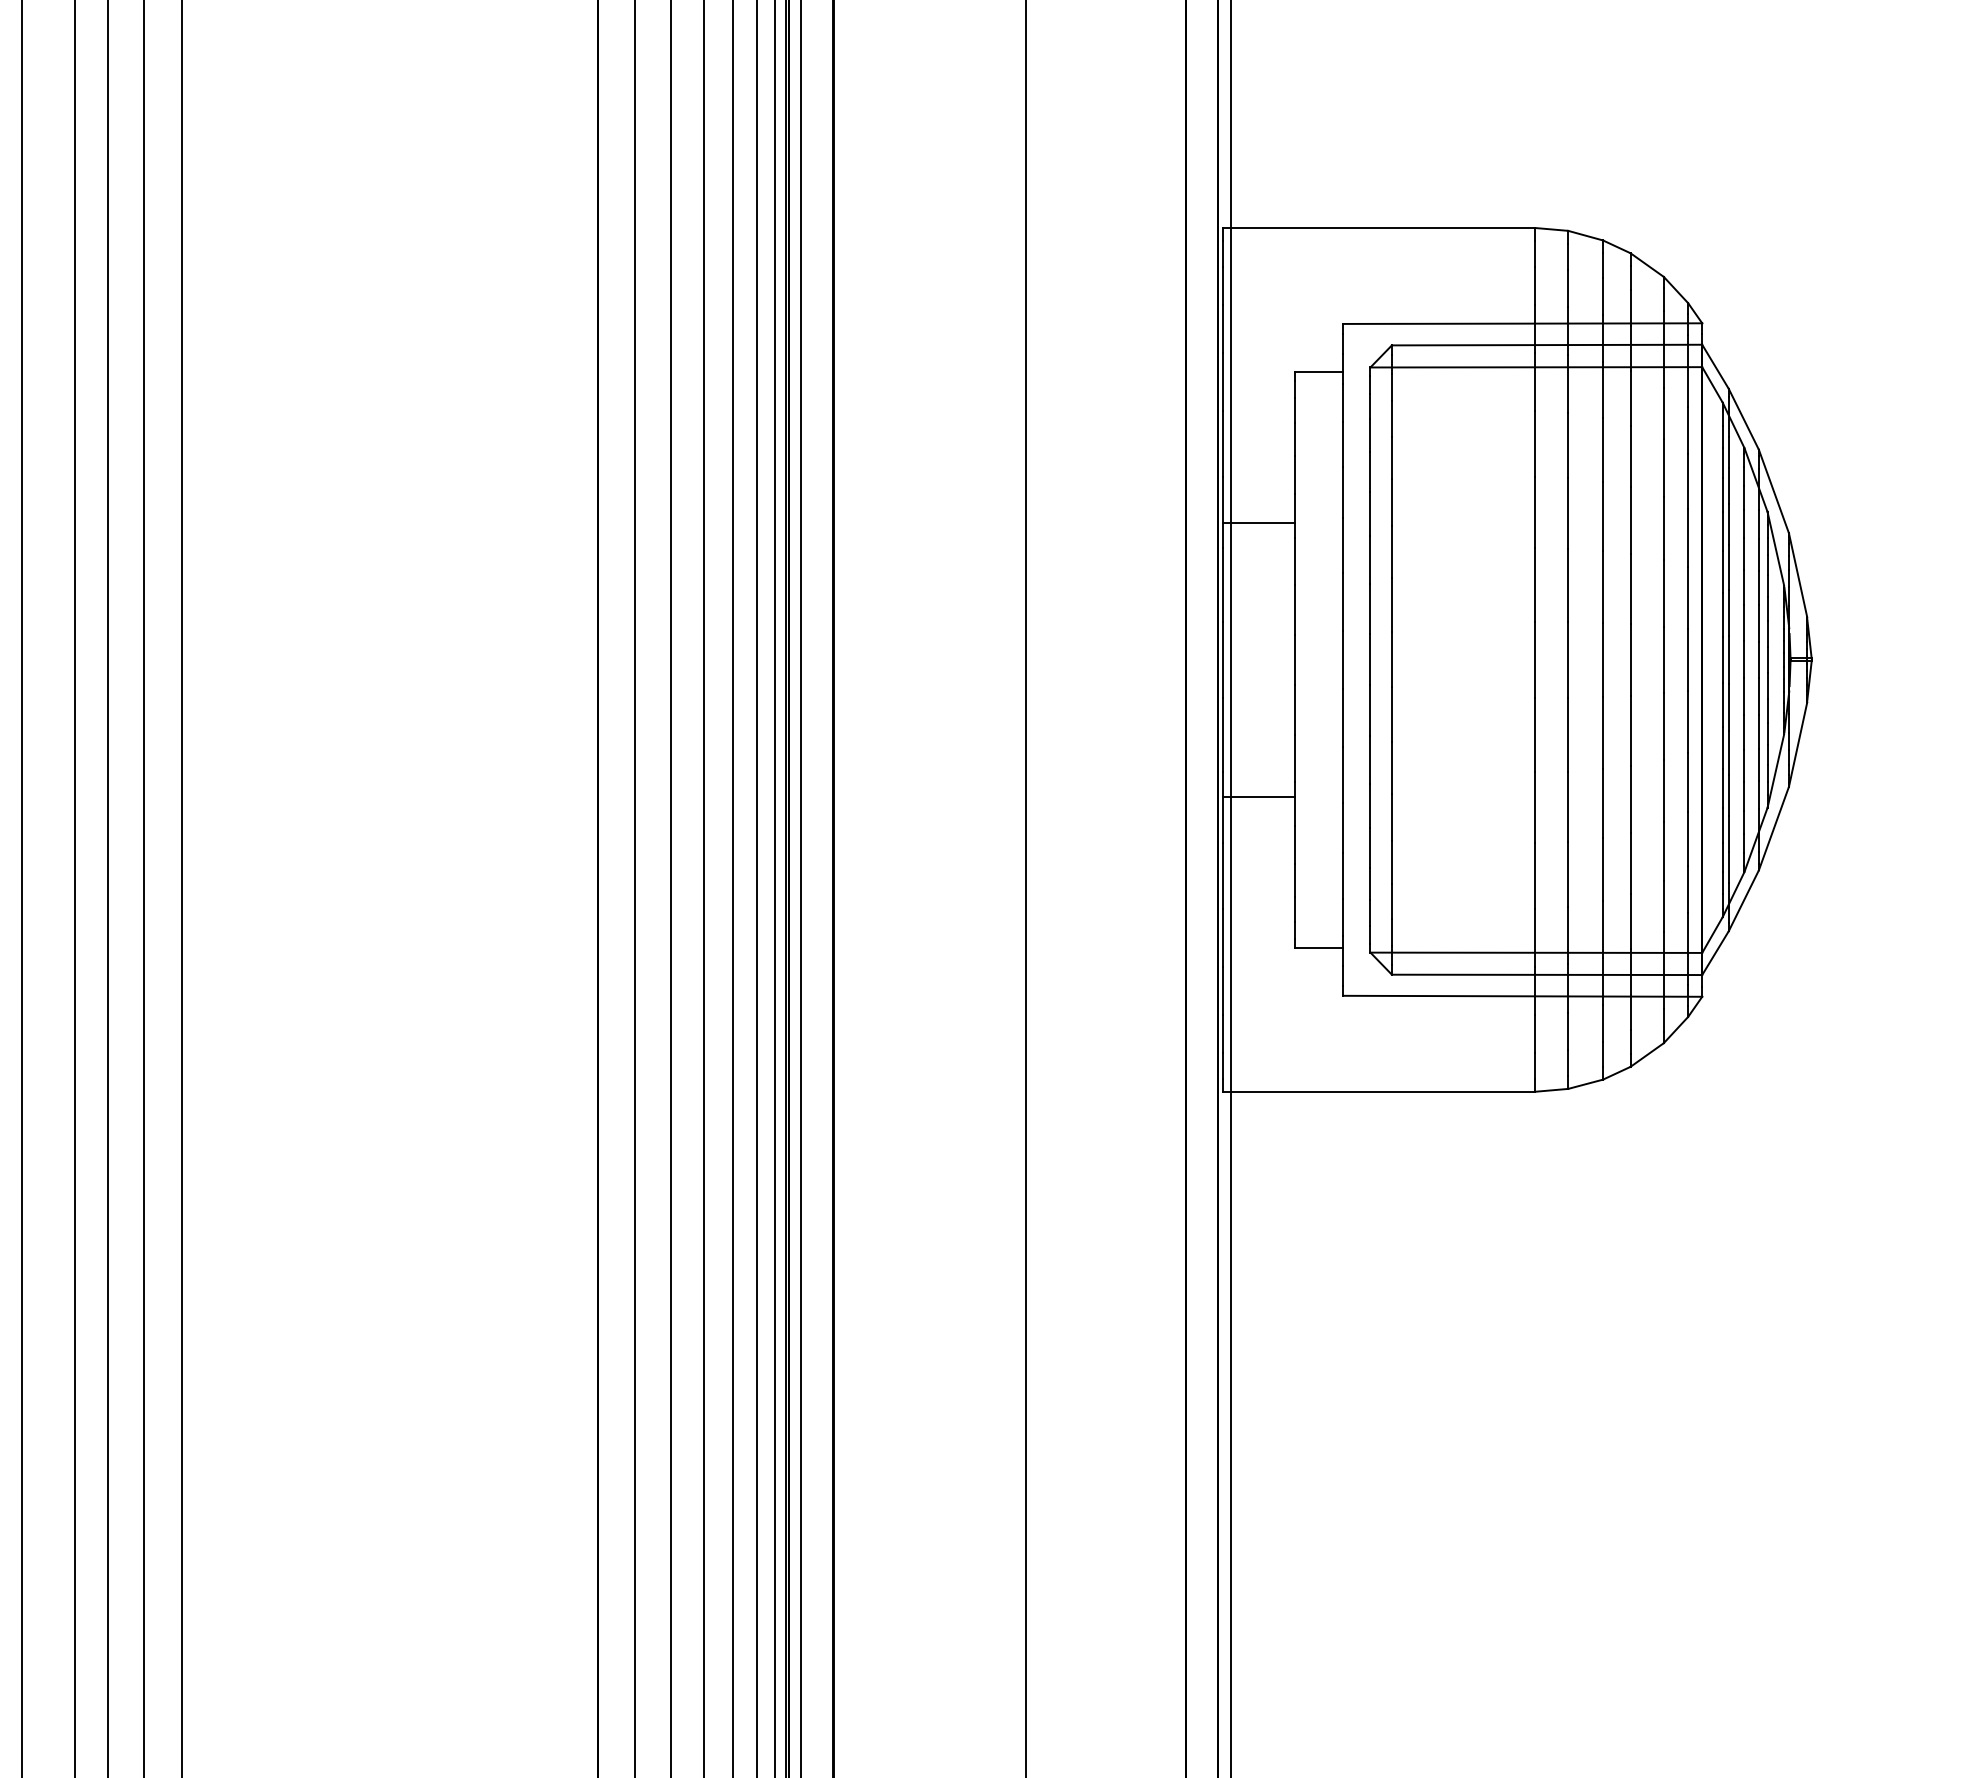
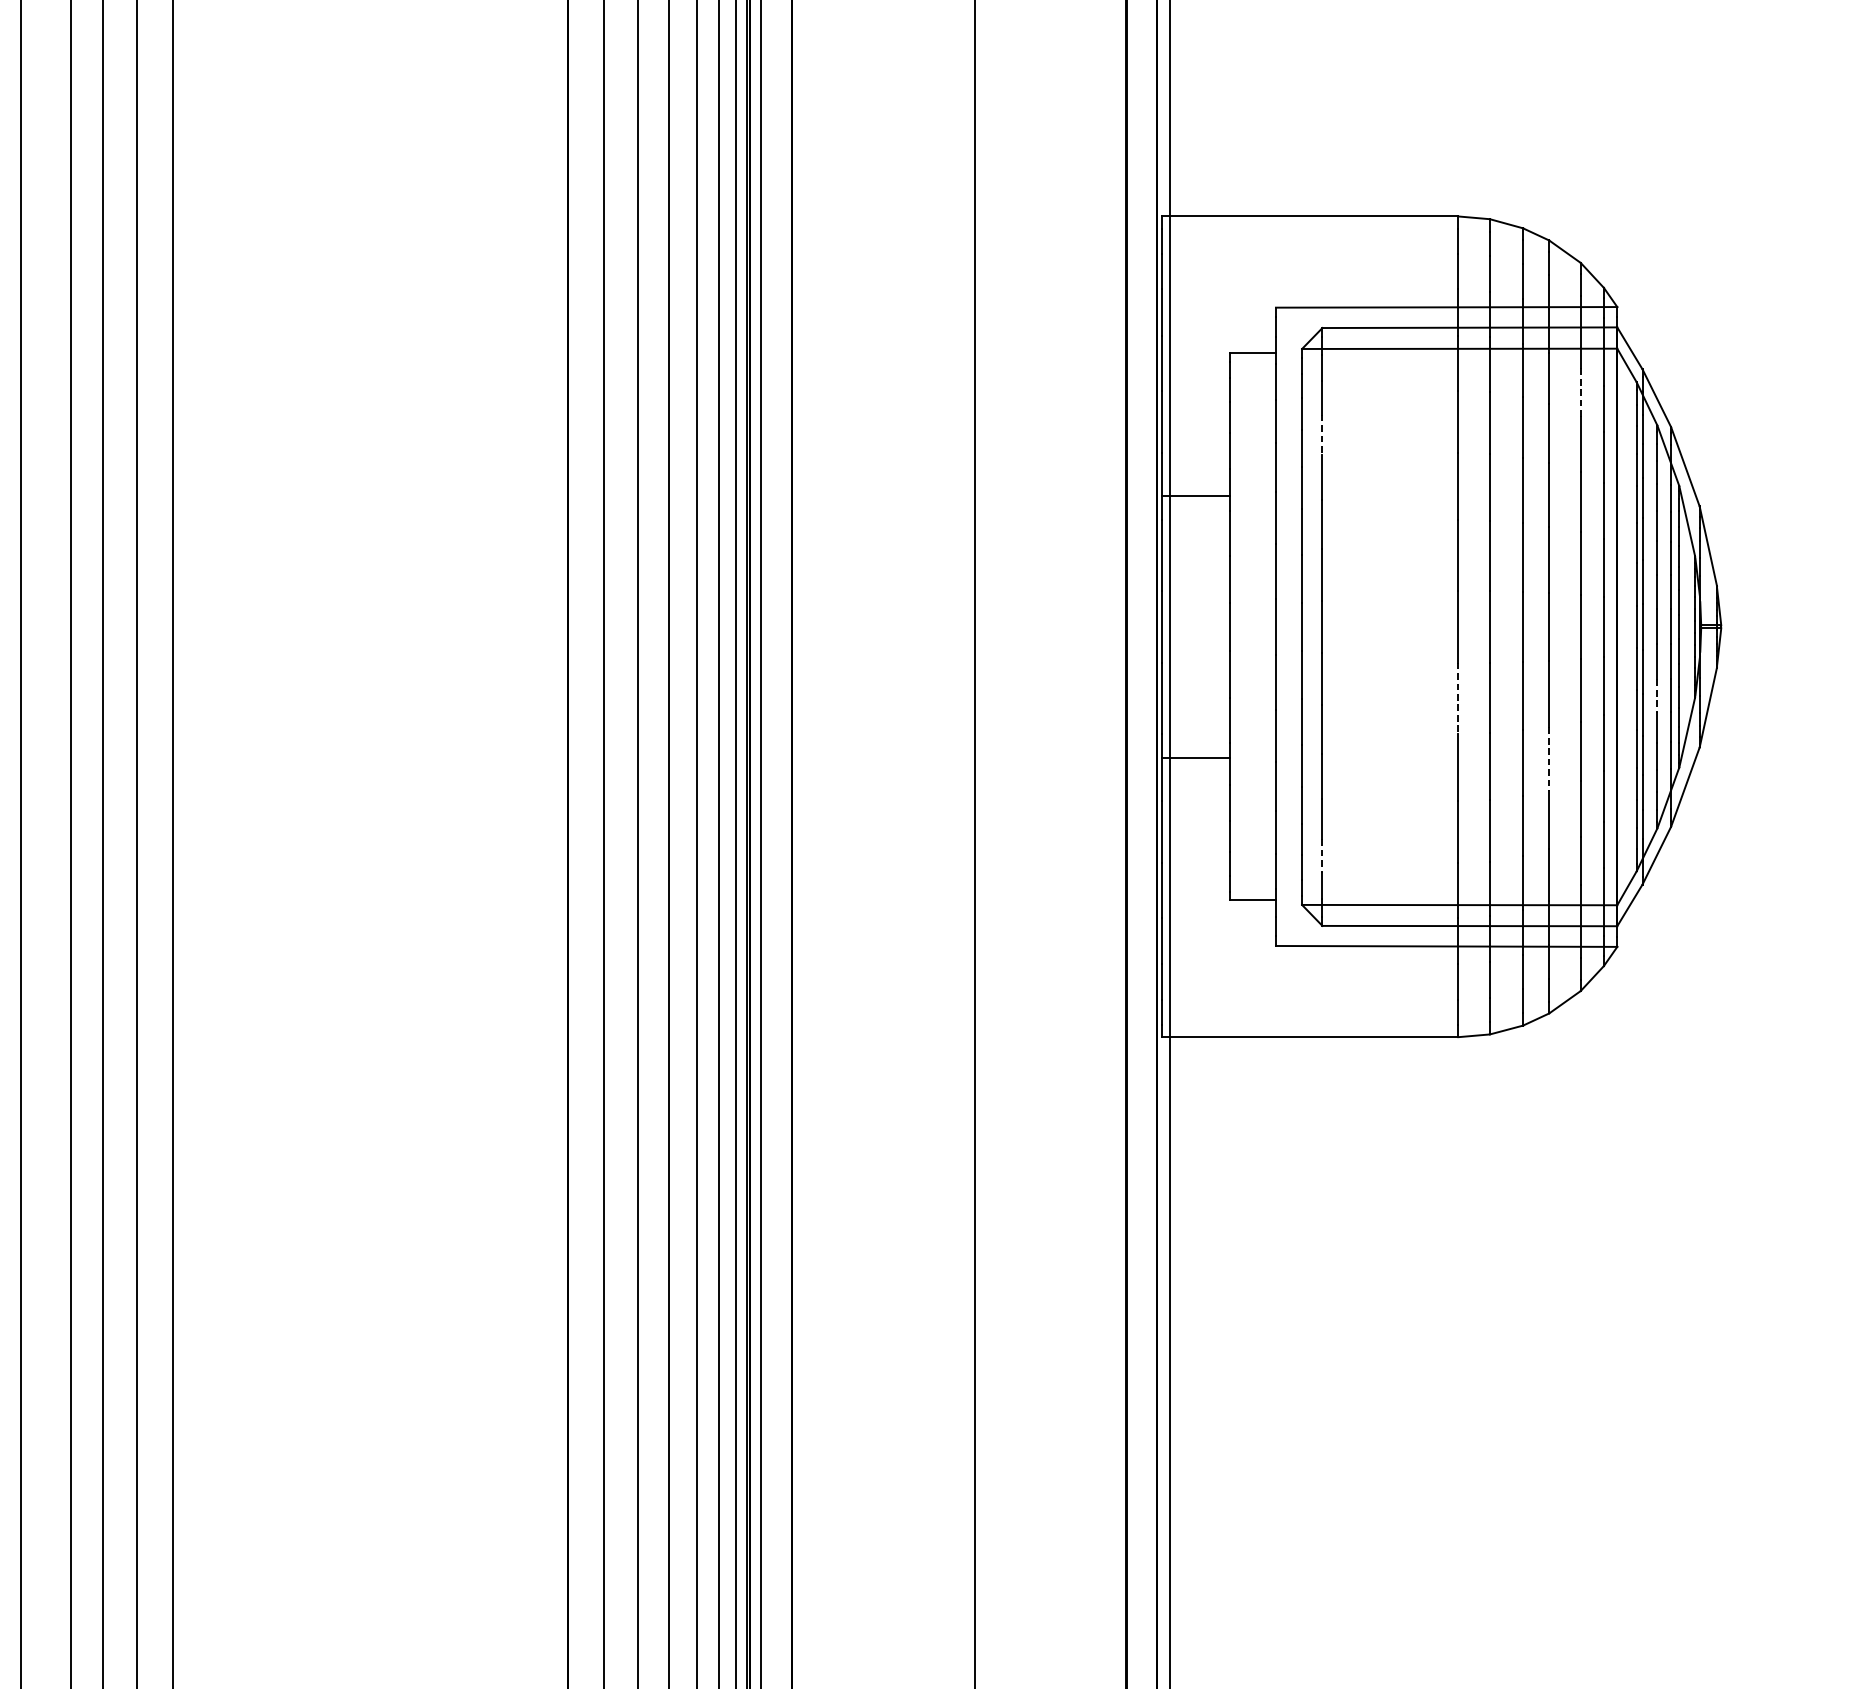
line: (1663, 413) -> (1580, 392), solid -> dashed
line: (1391, 458) -> (1322, 435), solid -> dashed
line: (1744, 733) -> (1657, 696), solid -> dashed
line: (1534, 735) -> (1457, 698), solid -> dashed
line: (1630, 799) -> (1549, 759), solid -> dashed
line: (1391, 901) -> (1322, 856), solid -> dashed

